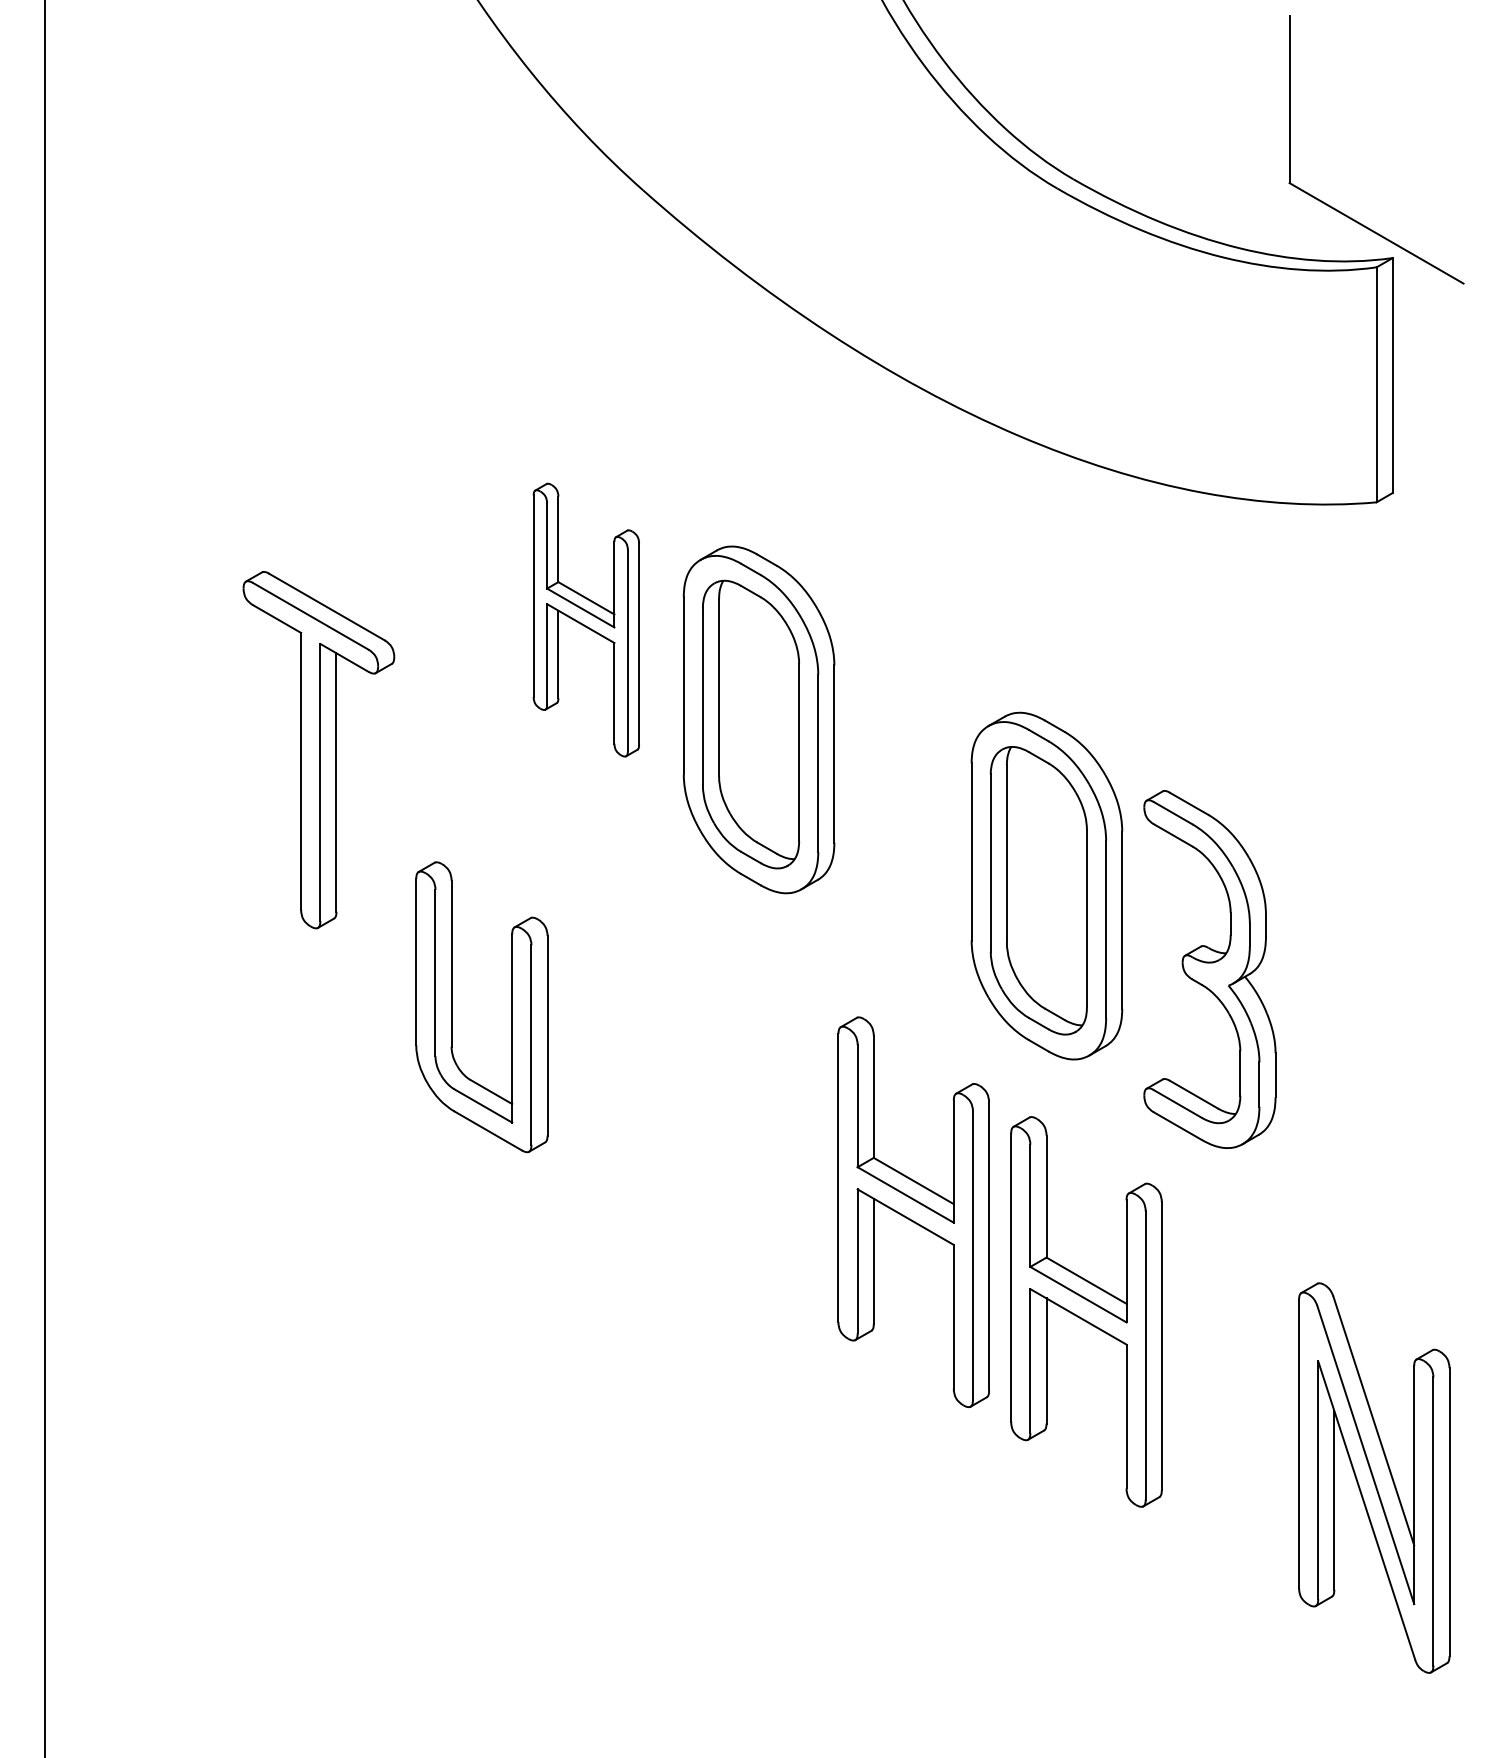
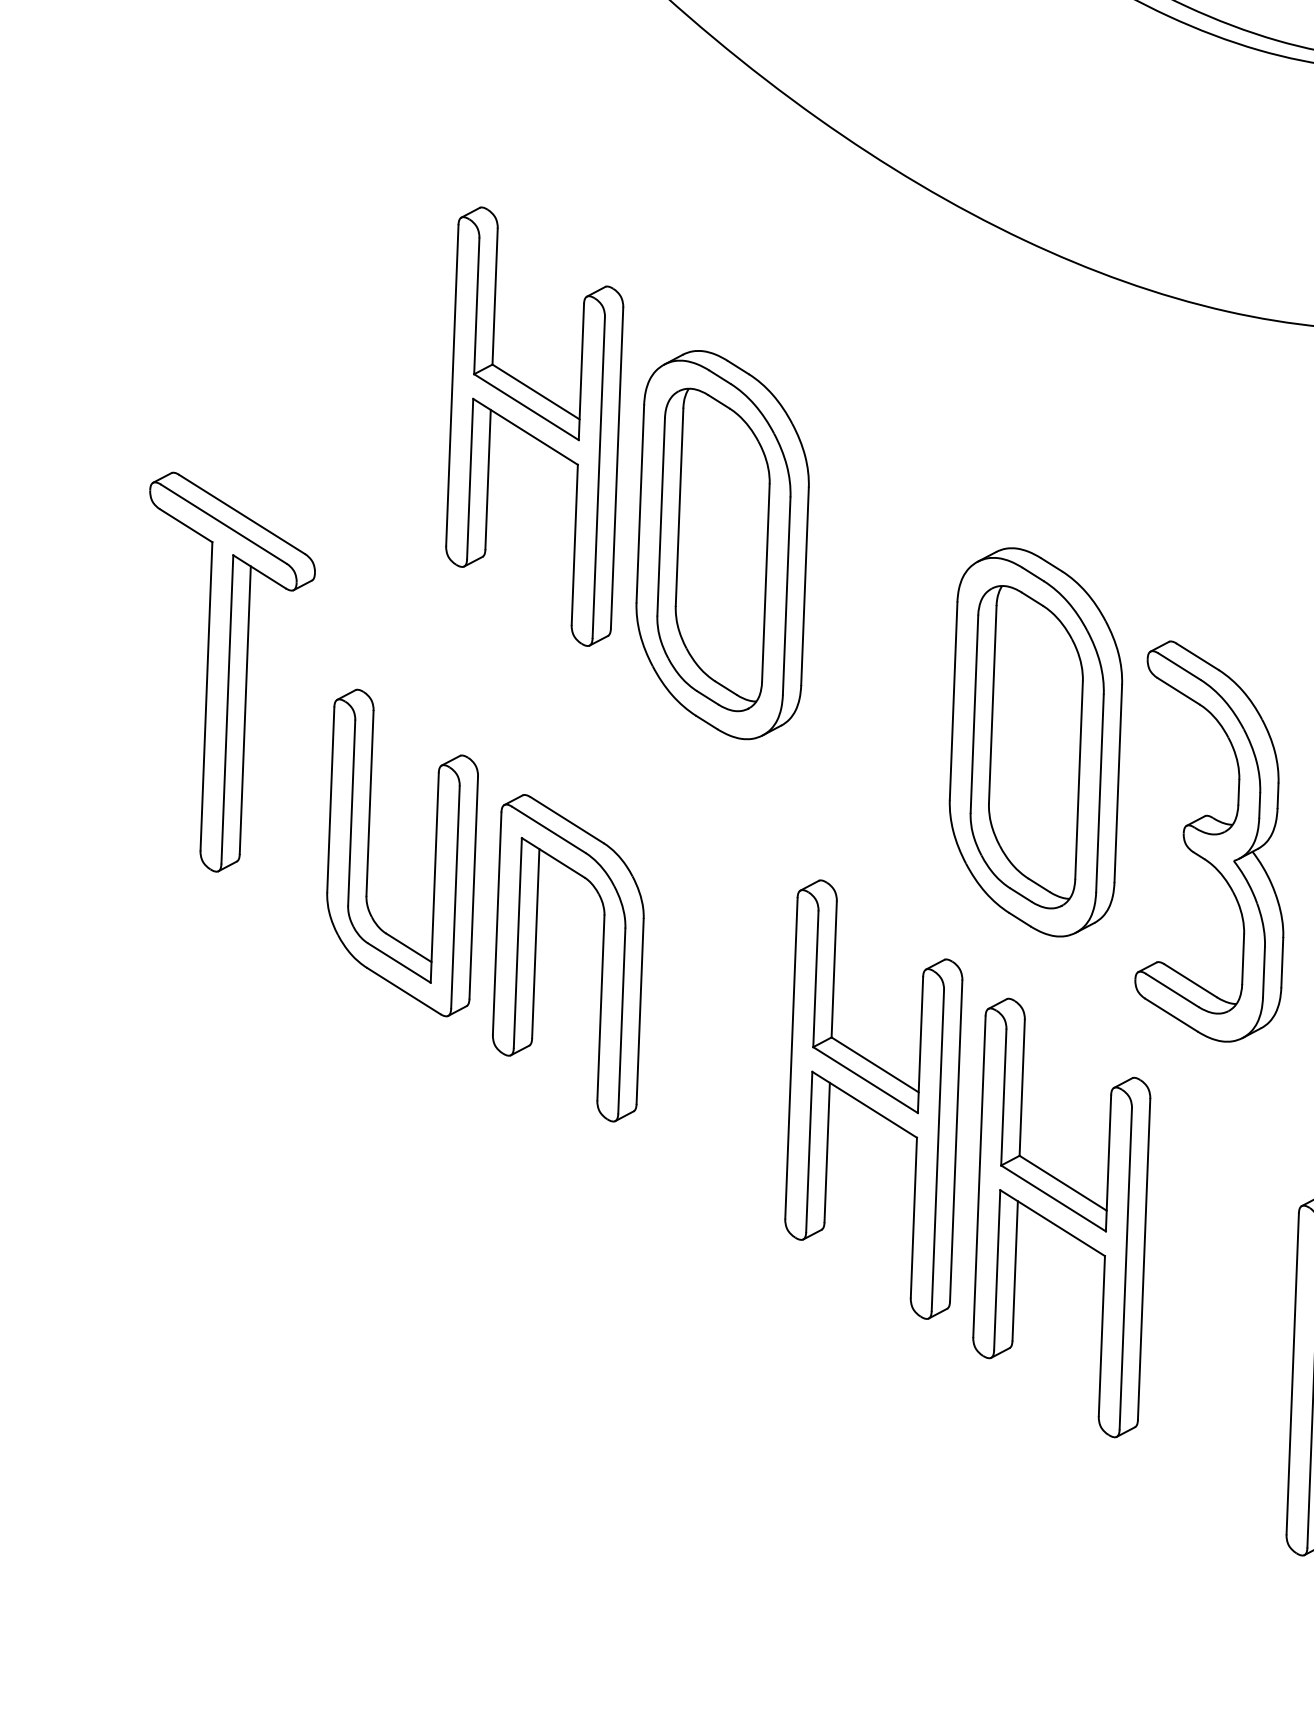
part: (586, 619) -> (534, 425), size x1.43
part: (318, 750) -> (226, 673), moved
part: (605, 1095) -> (535, 956), added

